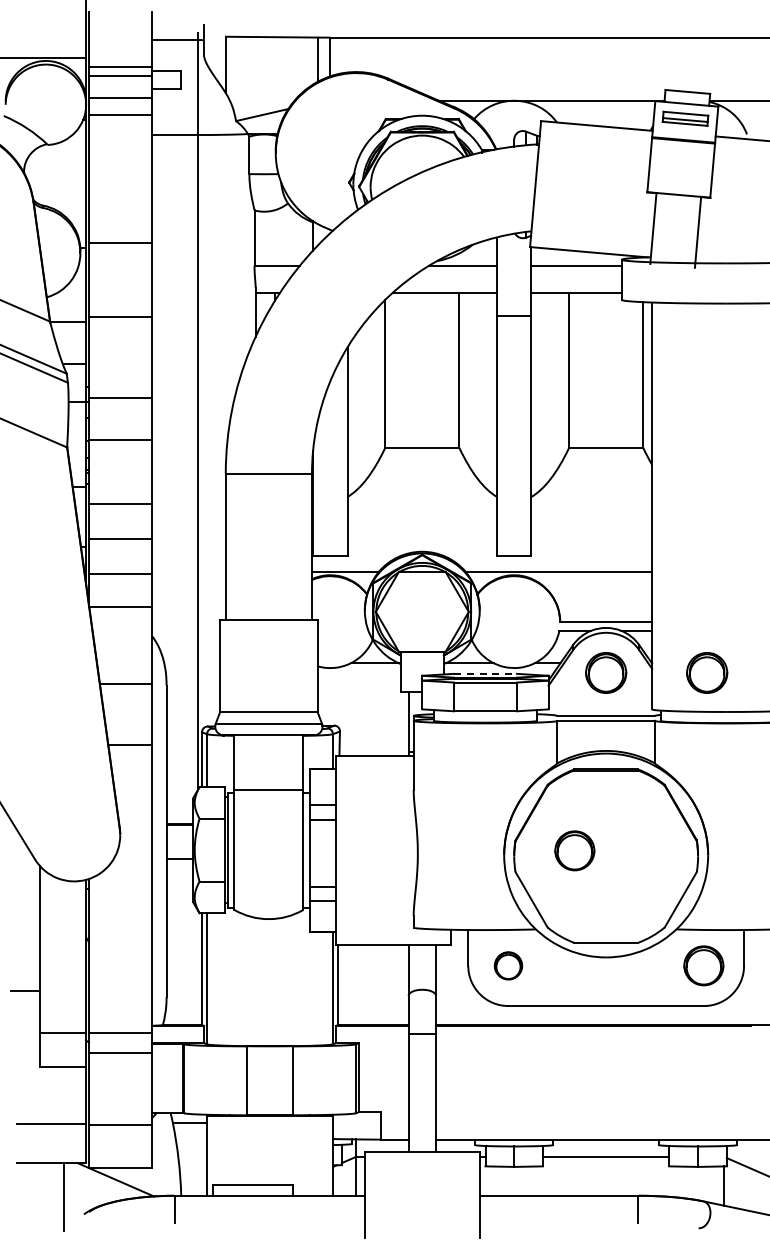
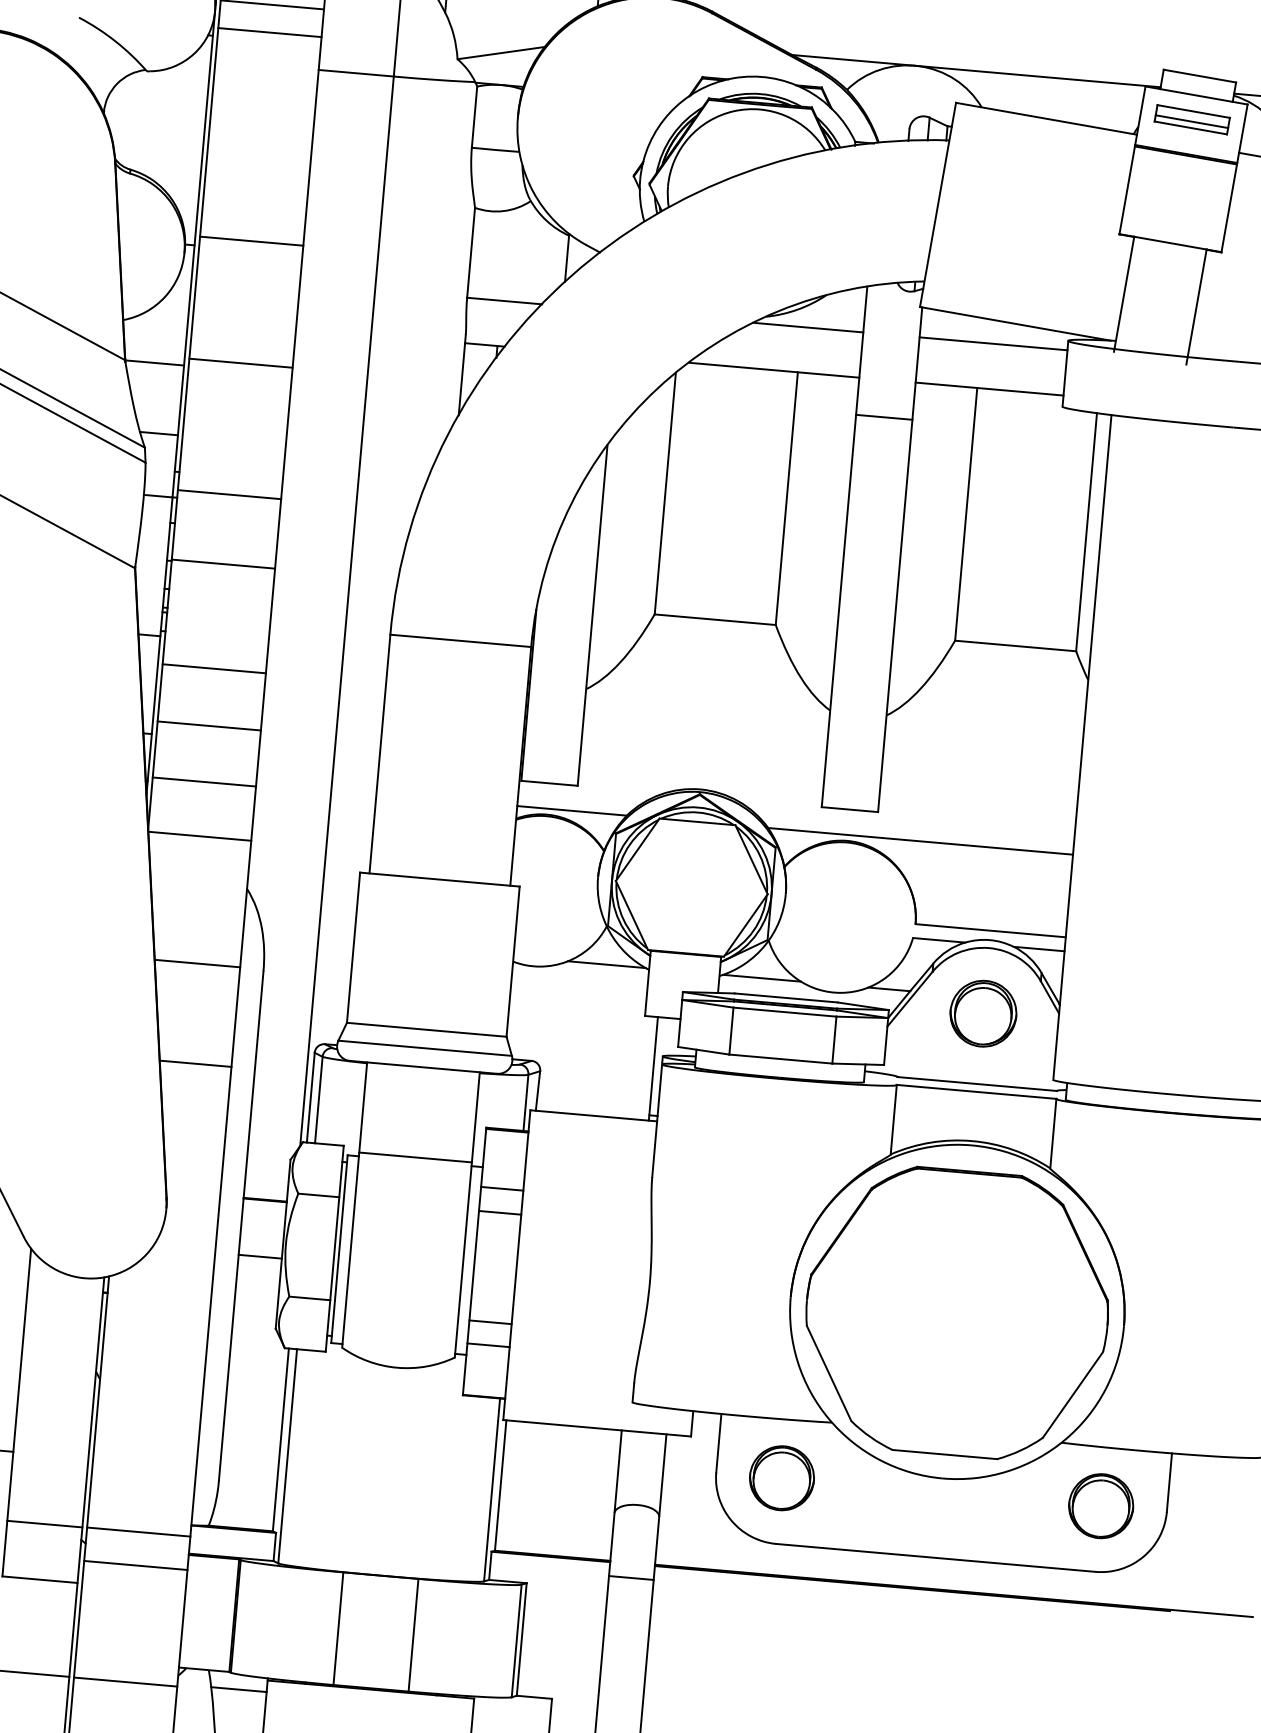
part: (707, 672) -> (1149, 1027), removed
line: (485, 673) -> (786, 997), dashed -> solid
part: (574, 850) -> (906, 1299), removed
part: (508, 965) -> (782, 1477), size x1.43

